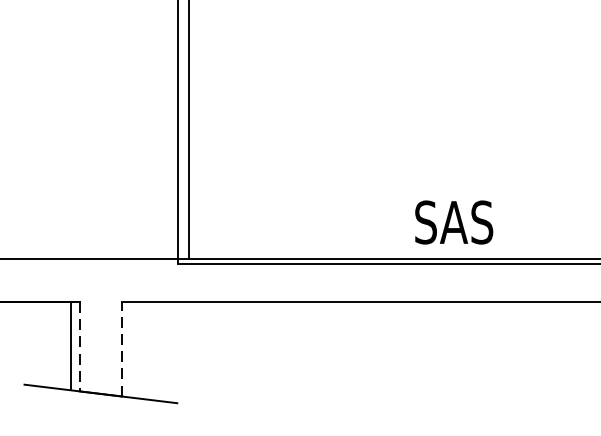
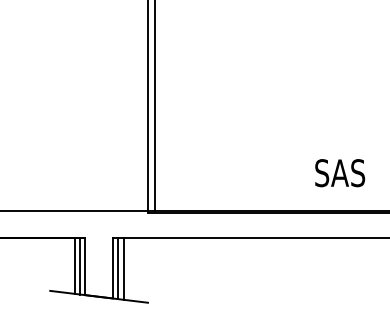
text: (454, 223) -> (340, 173), moved
line: (62, 344) -> (74, 265), added
line: (79, 346) -> (85, 266), dashed -> solid
line: (121, 348) -> (112, 267), dashed -> solid
line: (131, 349) -> (118, 268), added
line: (138, 349) -> (123, 268), added

